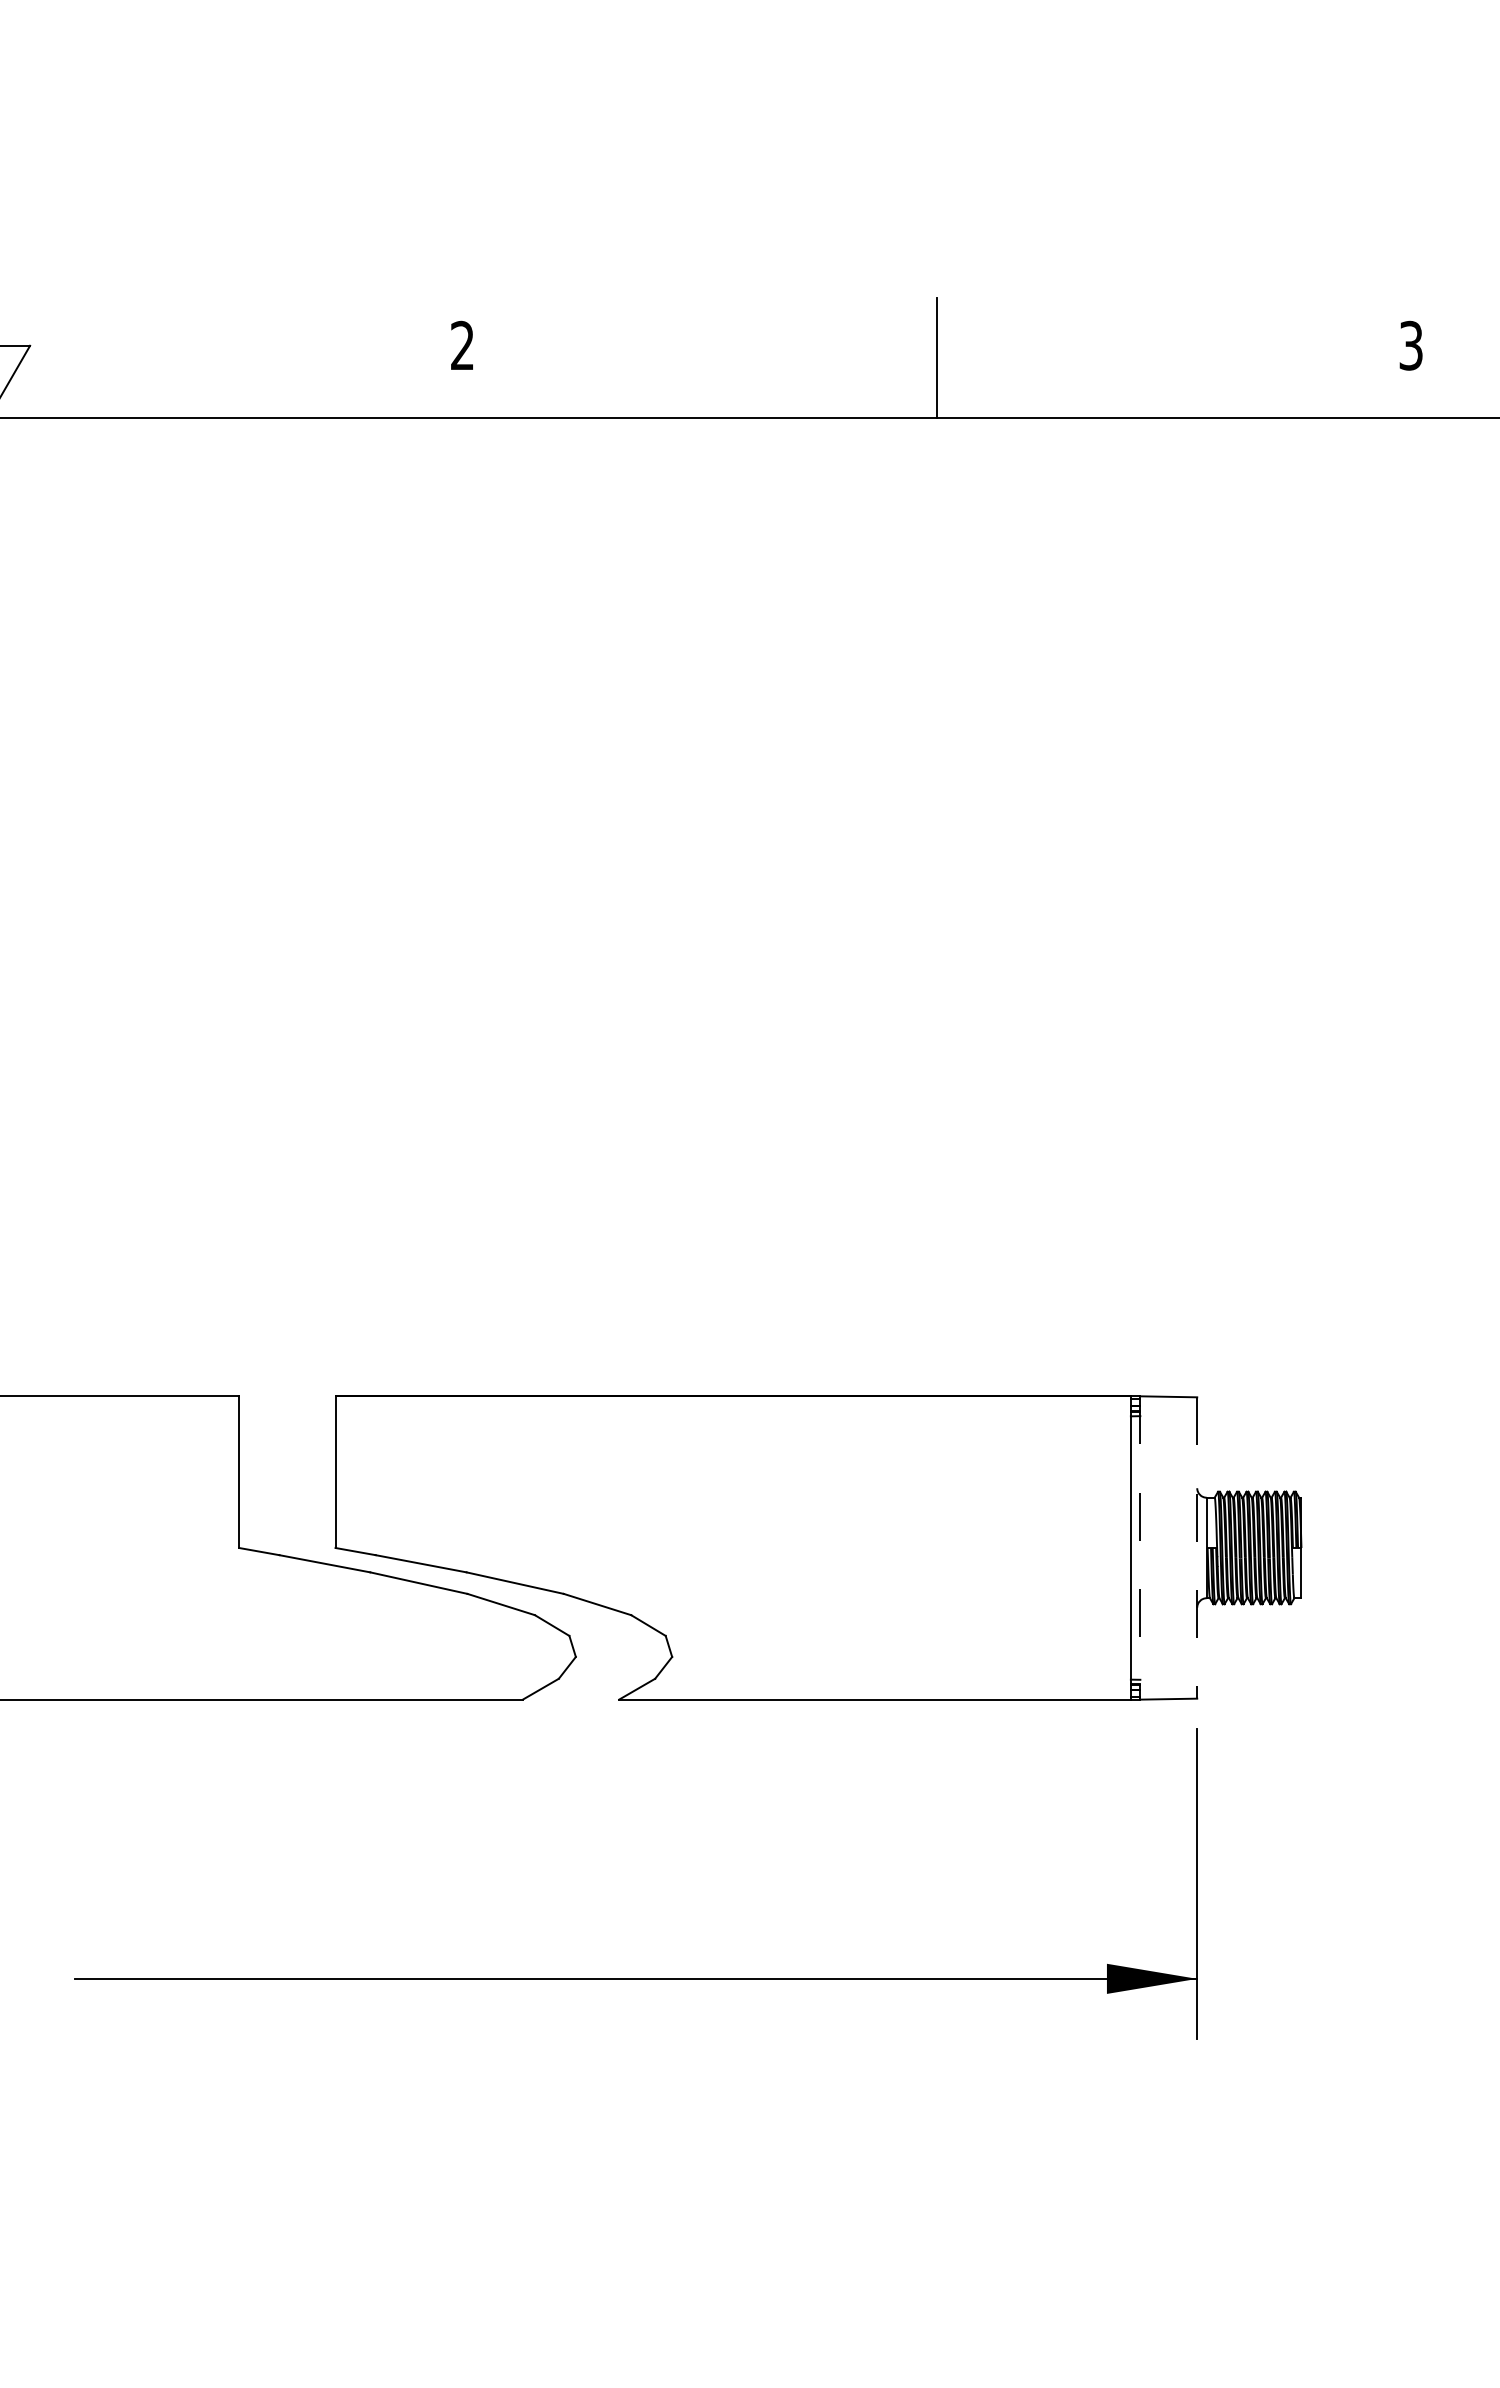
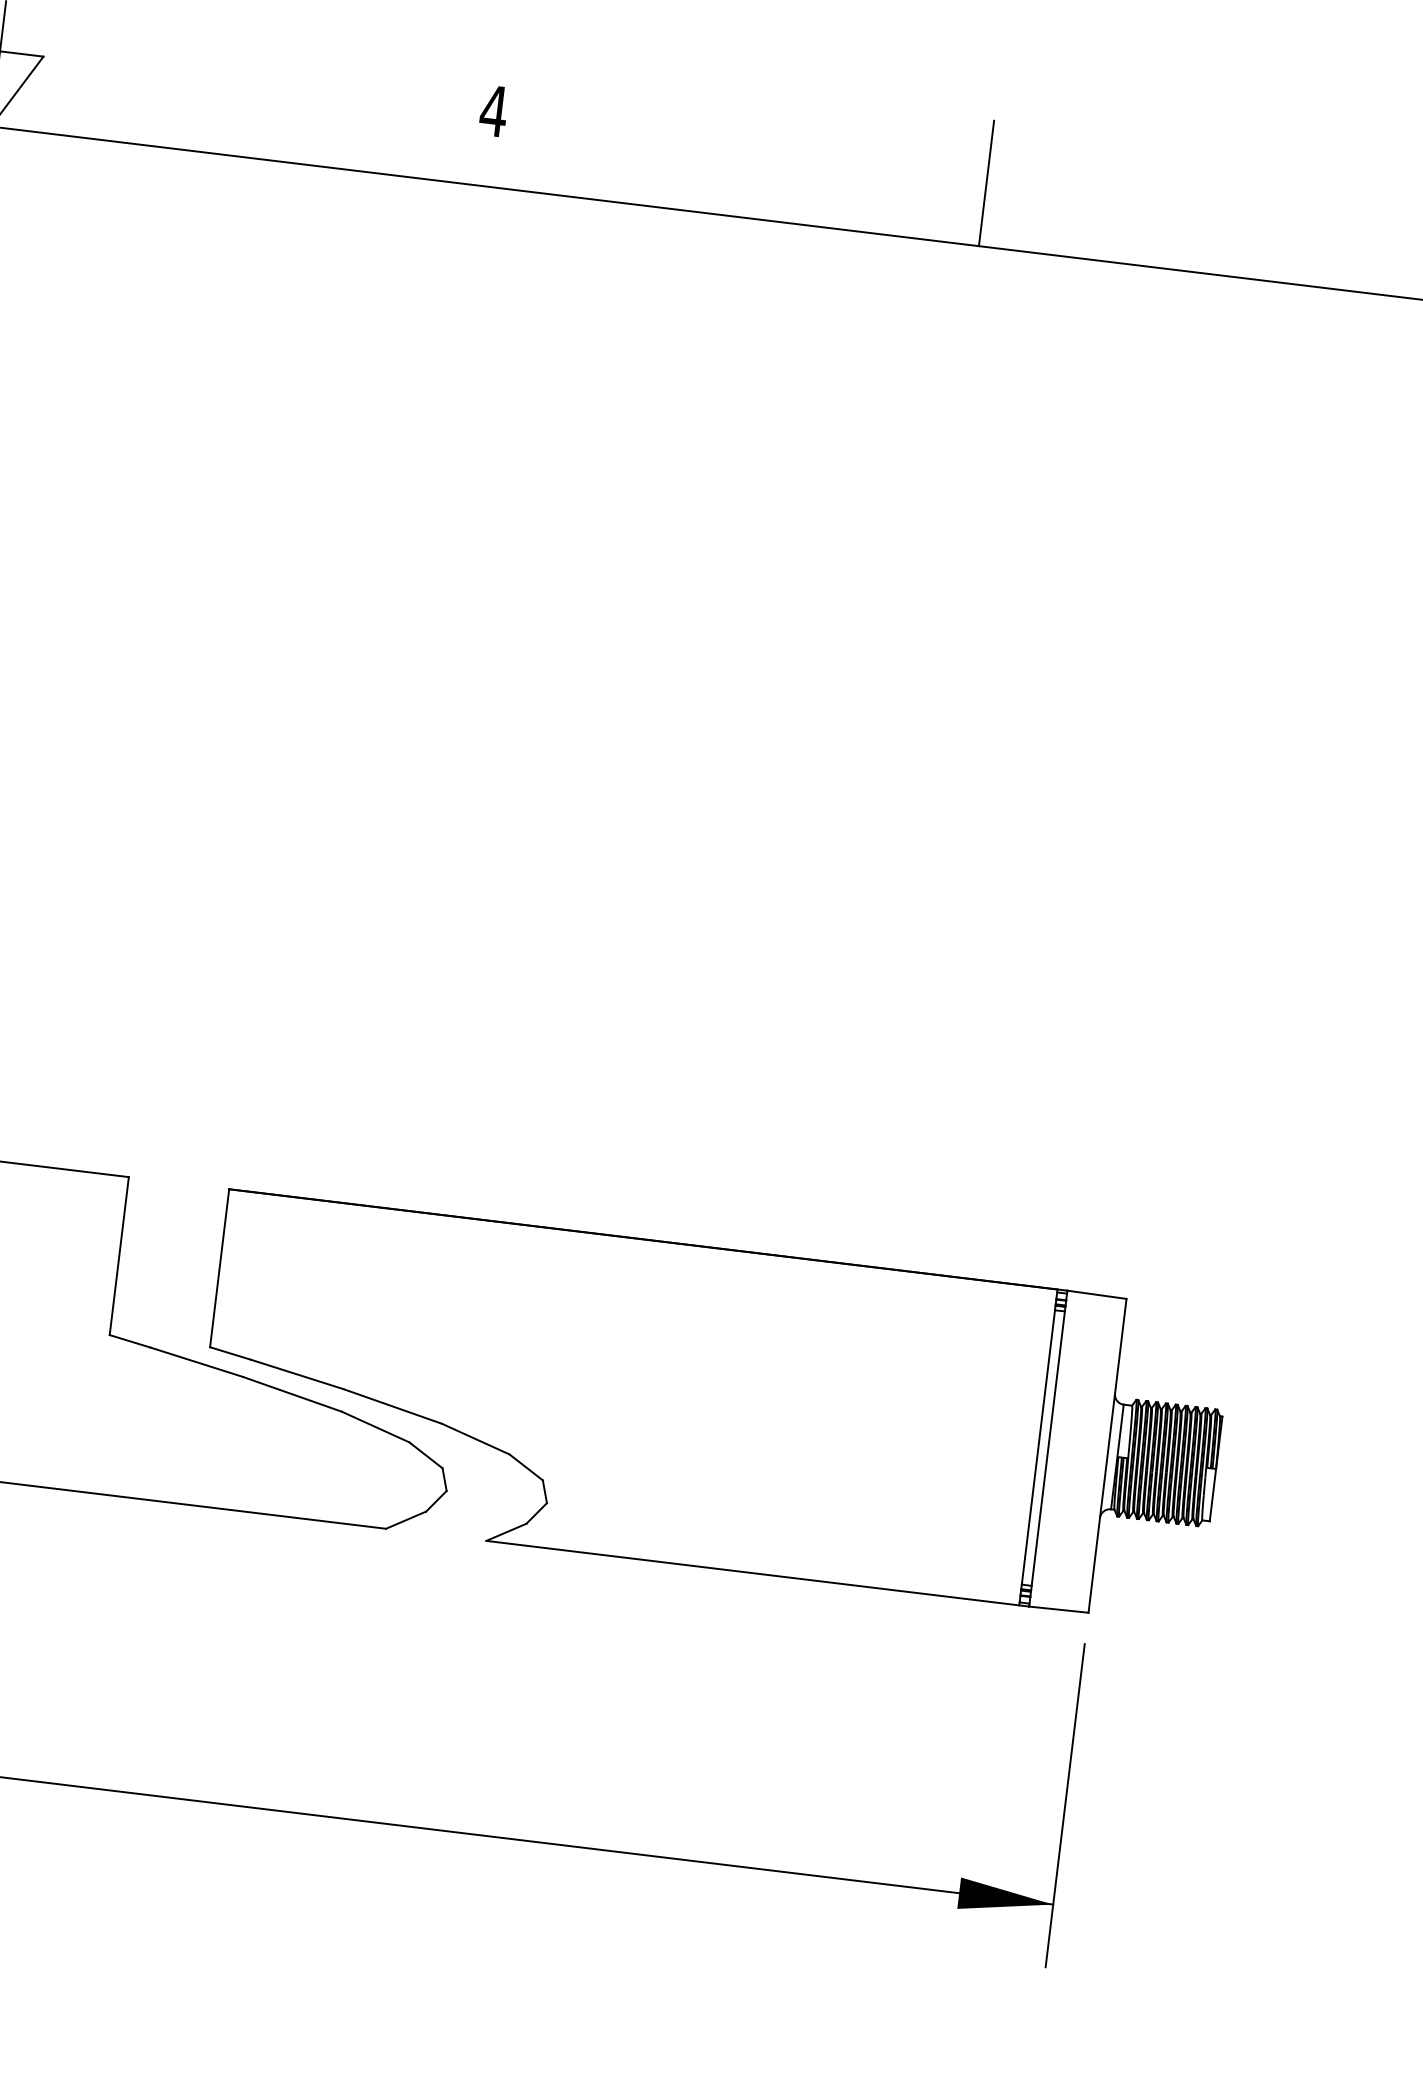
text: (462, 344) -> (493, 109), 2 -> 4
line: (1140, 1547) -> (1048, 1448), dashed -> solid
line: (1197, 1548) -> (1107, 1456), dashed -> solid

